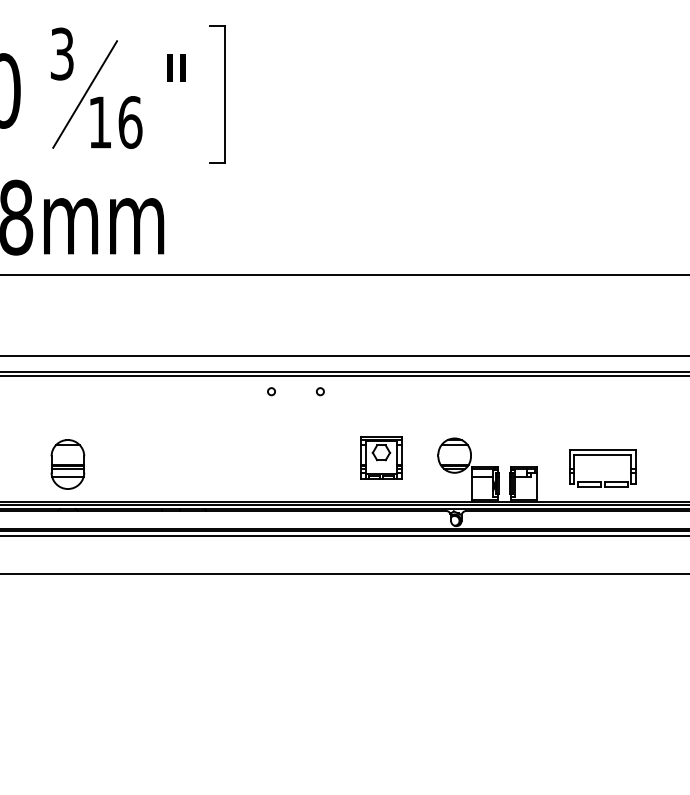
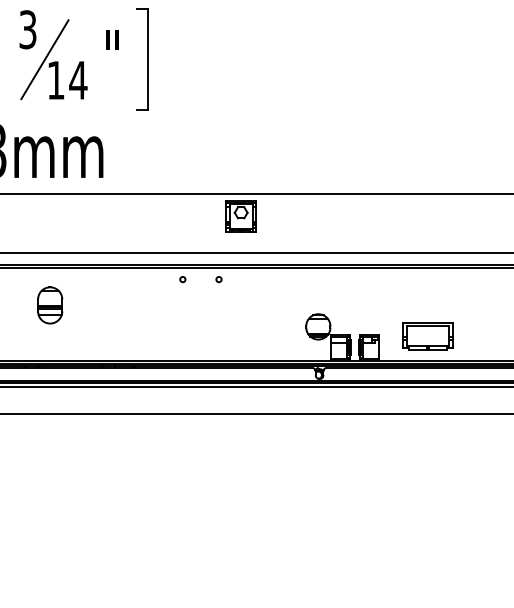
text: (130, 121) -> (78, 79), 16 -> 14
part: (380, 457) -> (240, 216), moved
part: (68, 464) -> (50, 305), moved

